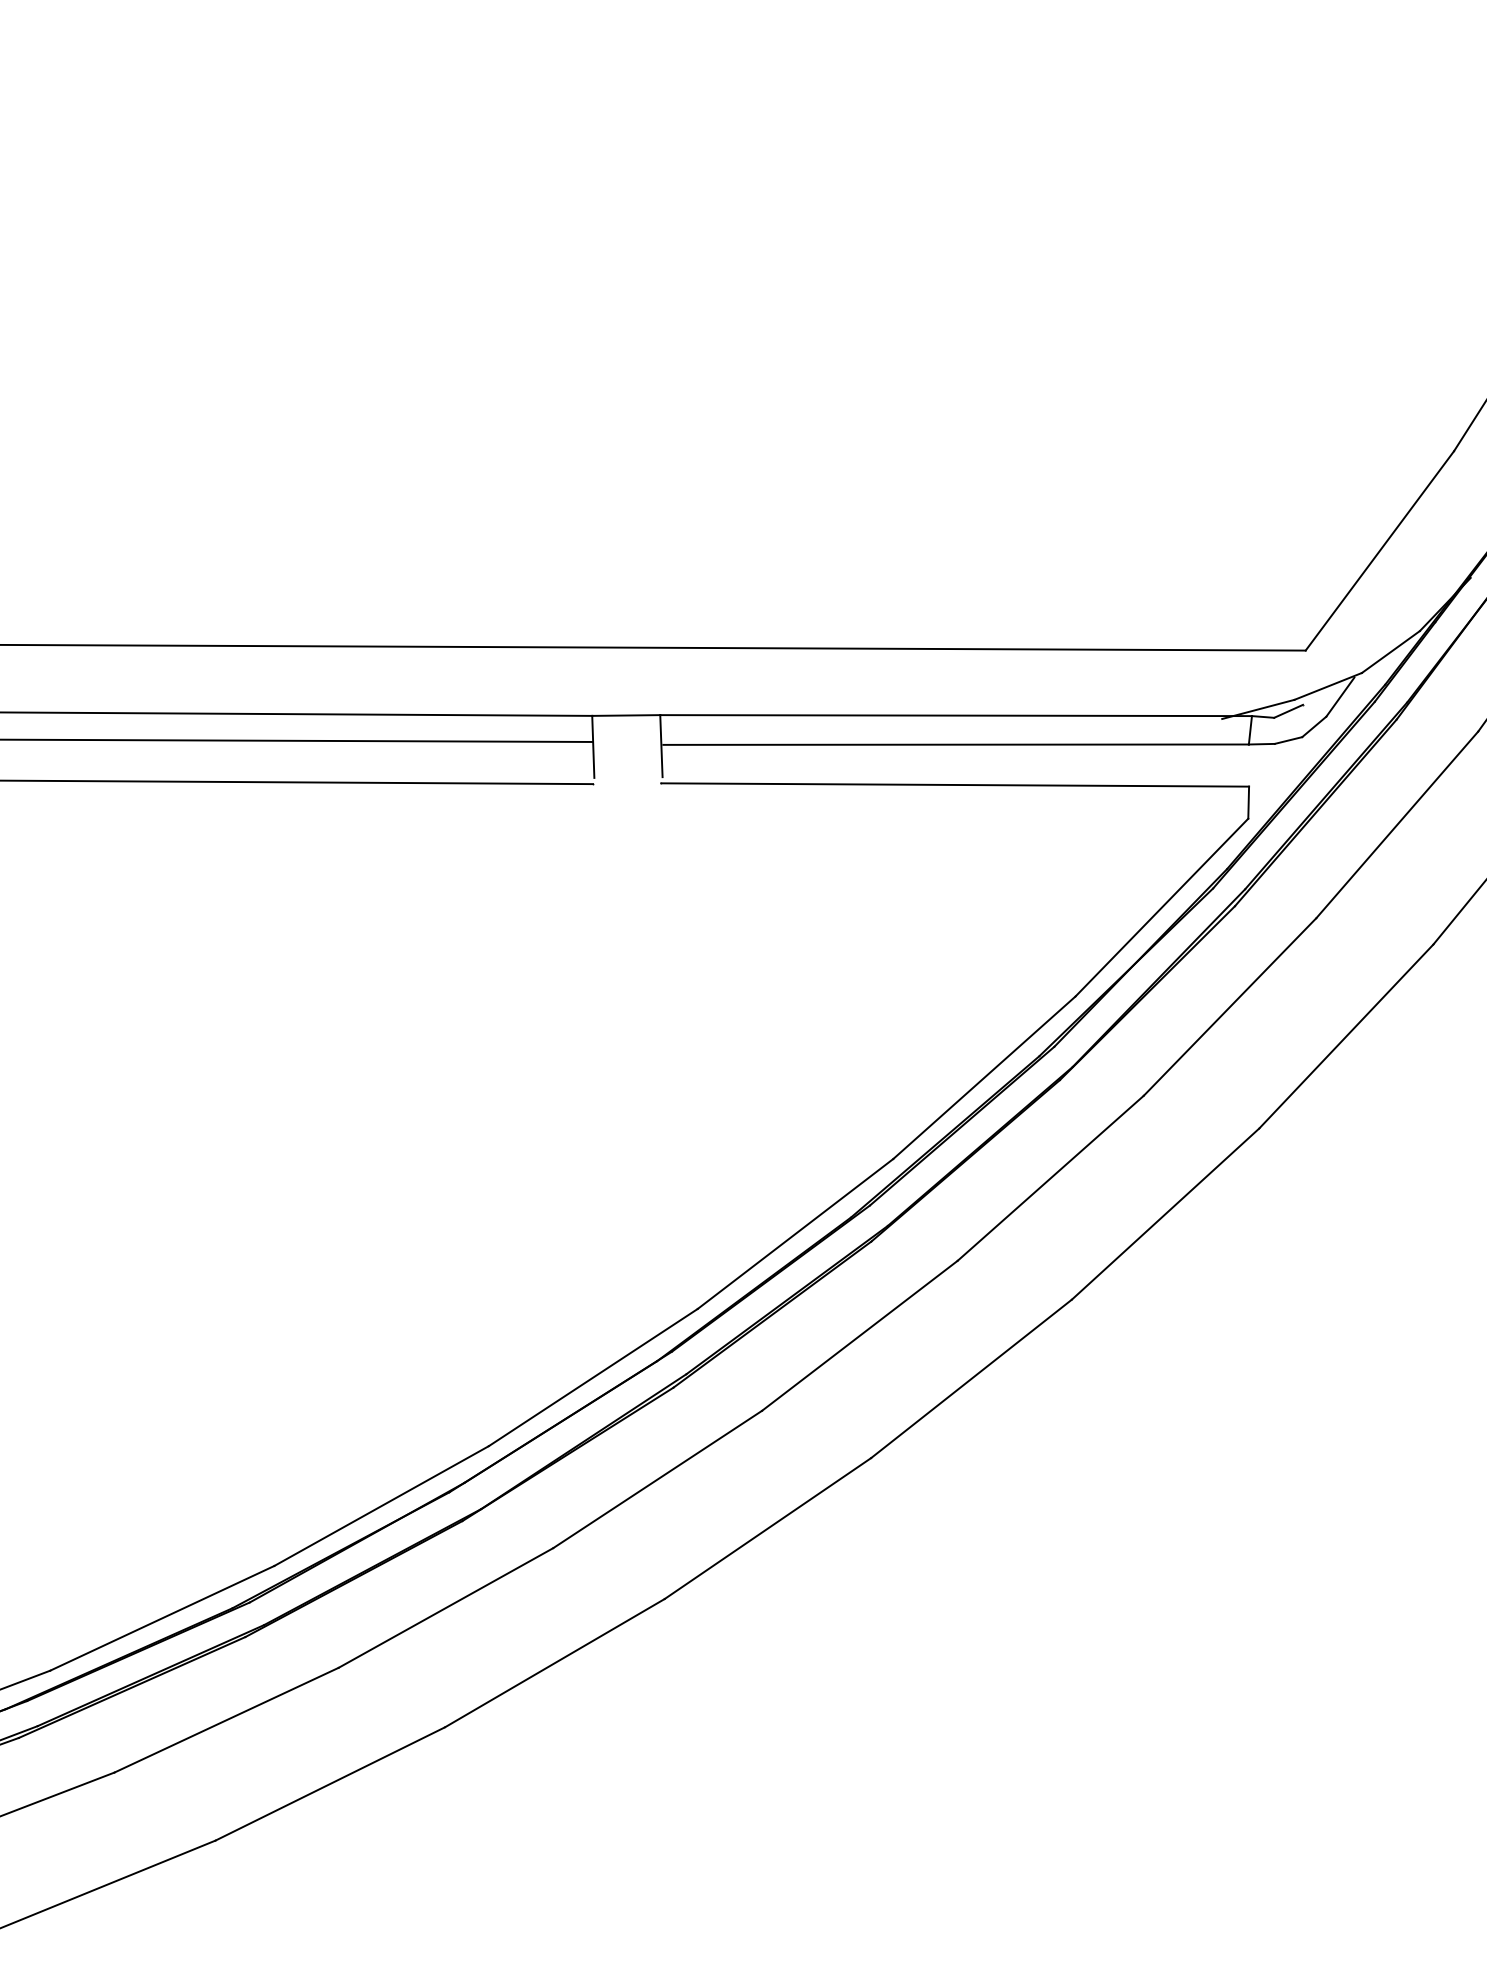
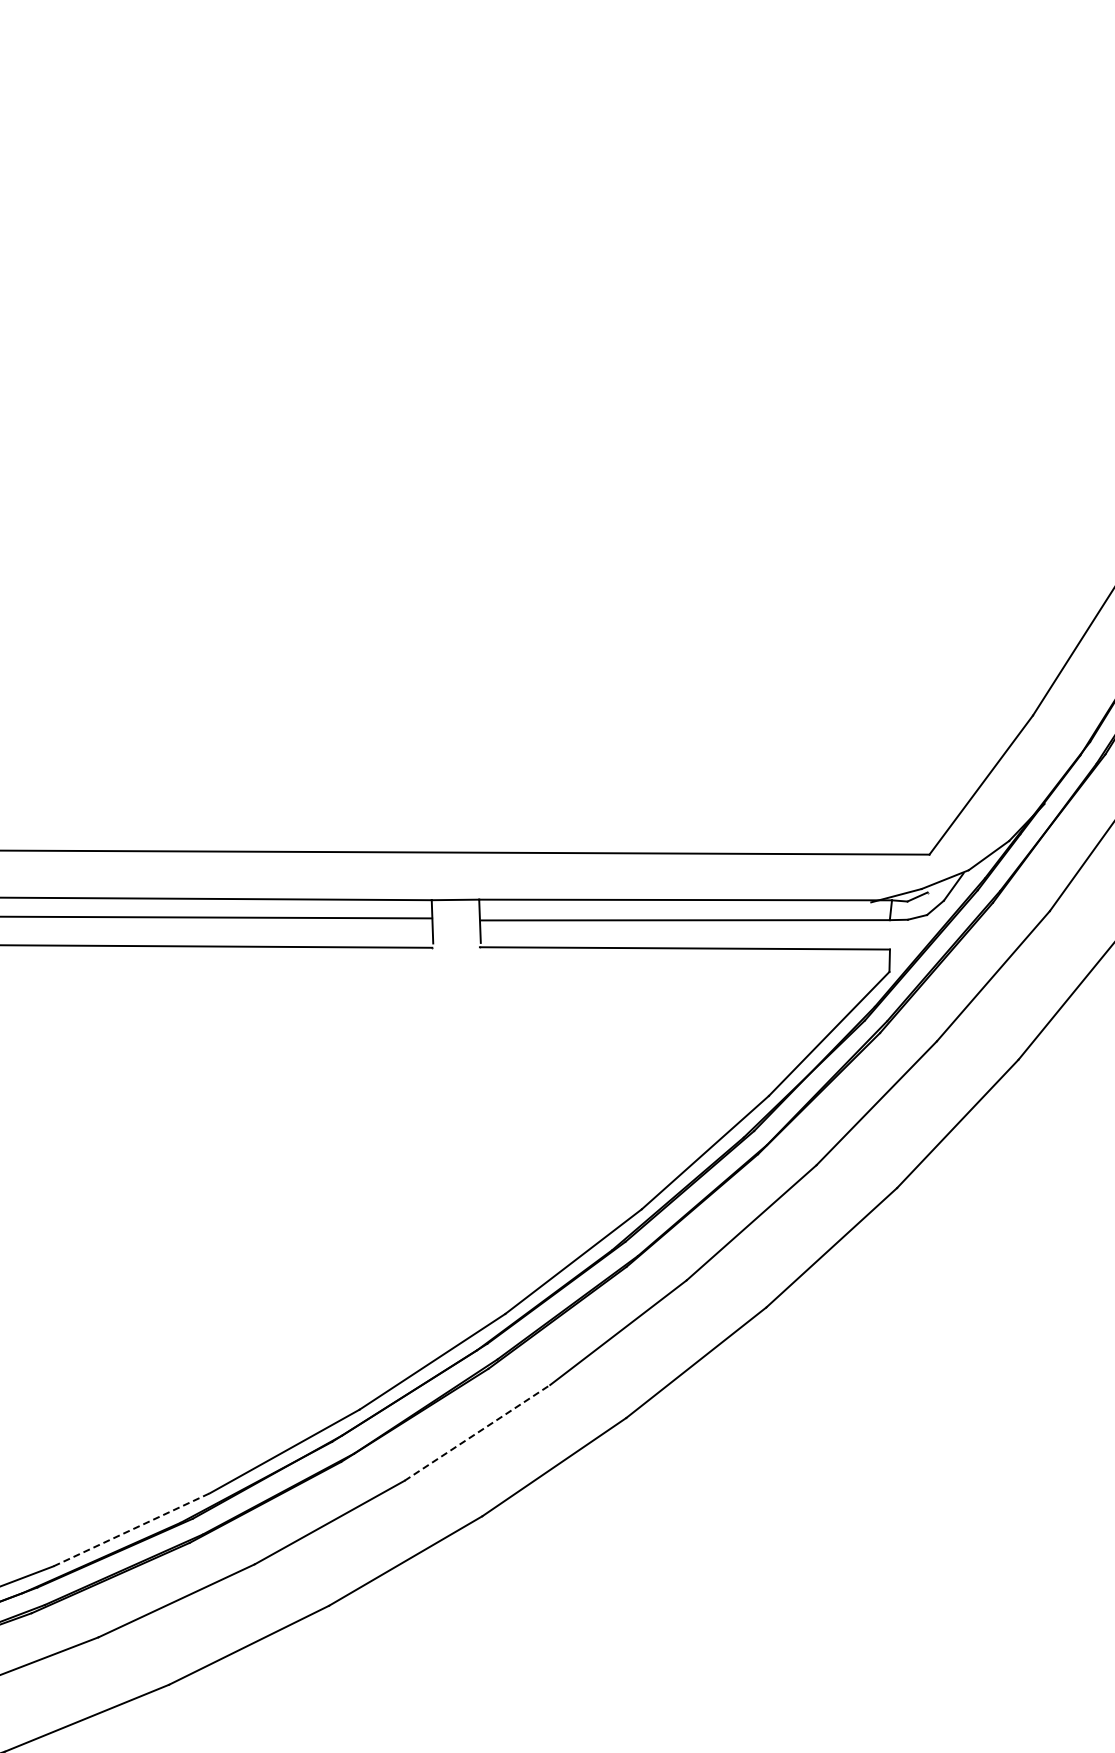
line: (657, 1478) -> (477, 1432), solid -> dashed
line: (163, 1617) -> (132, 1529), solid -> dashed

